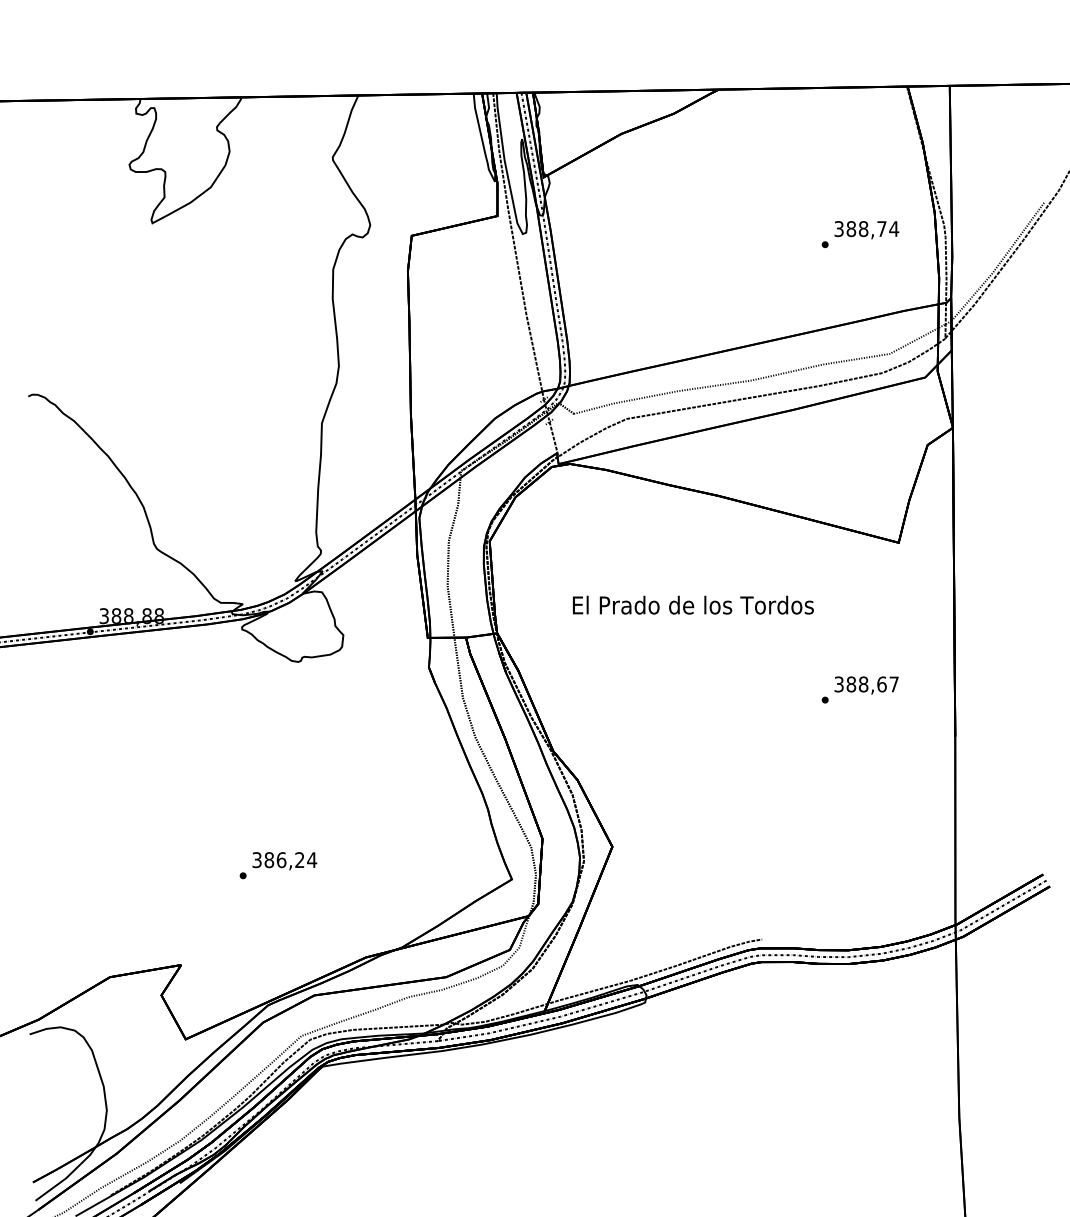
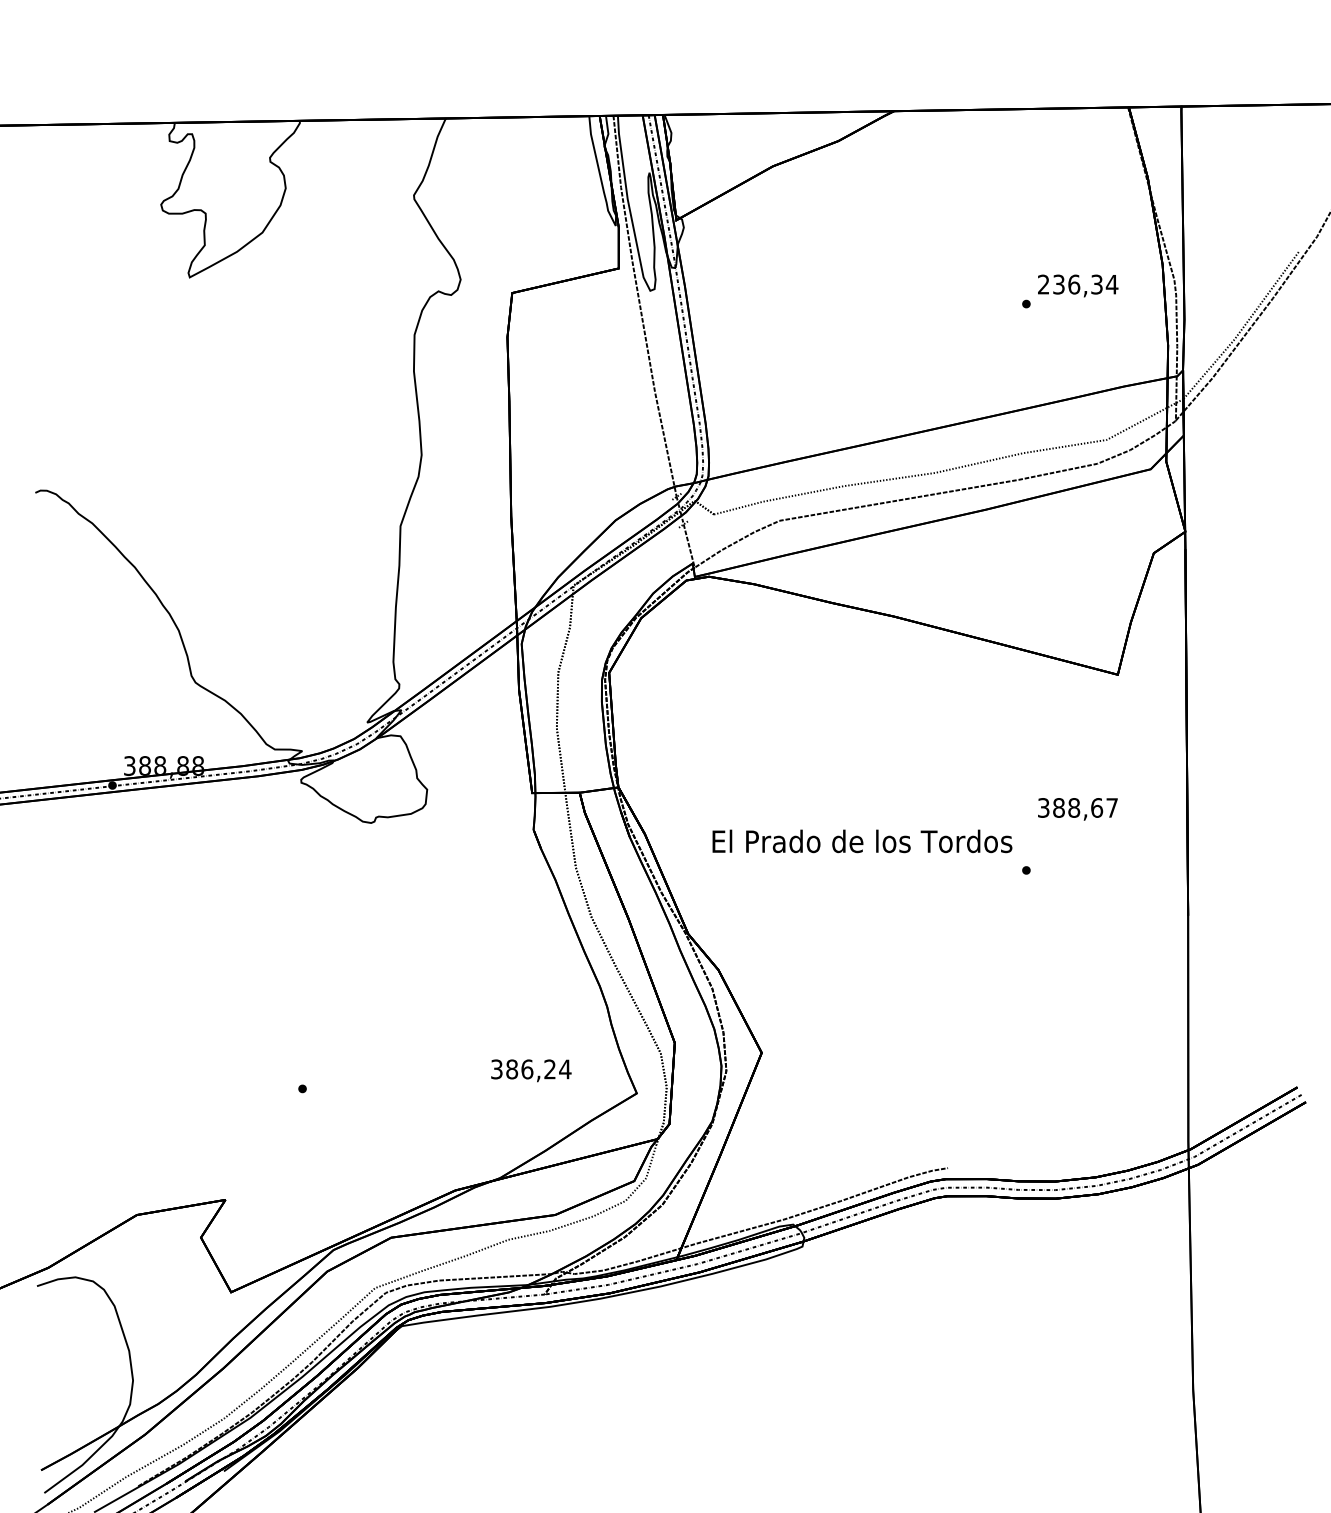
text: (860, 228) -> (1070, 284), 388,74 -> 236,34
text: (693, 605) -> (862, 841), moved
text: (866, 685) -> (1077, 809), moved
text: (284, 860) -> (531, 1070), moved

